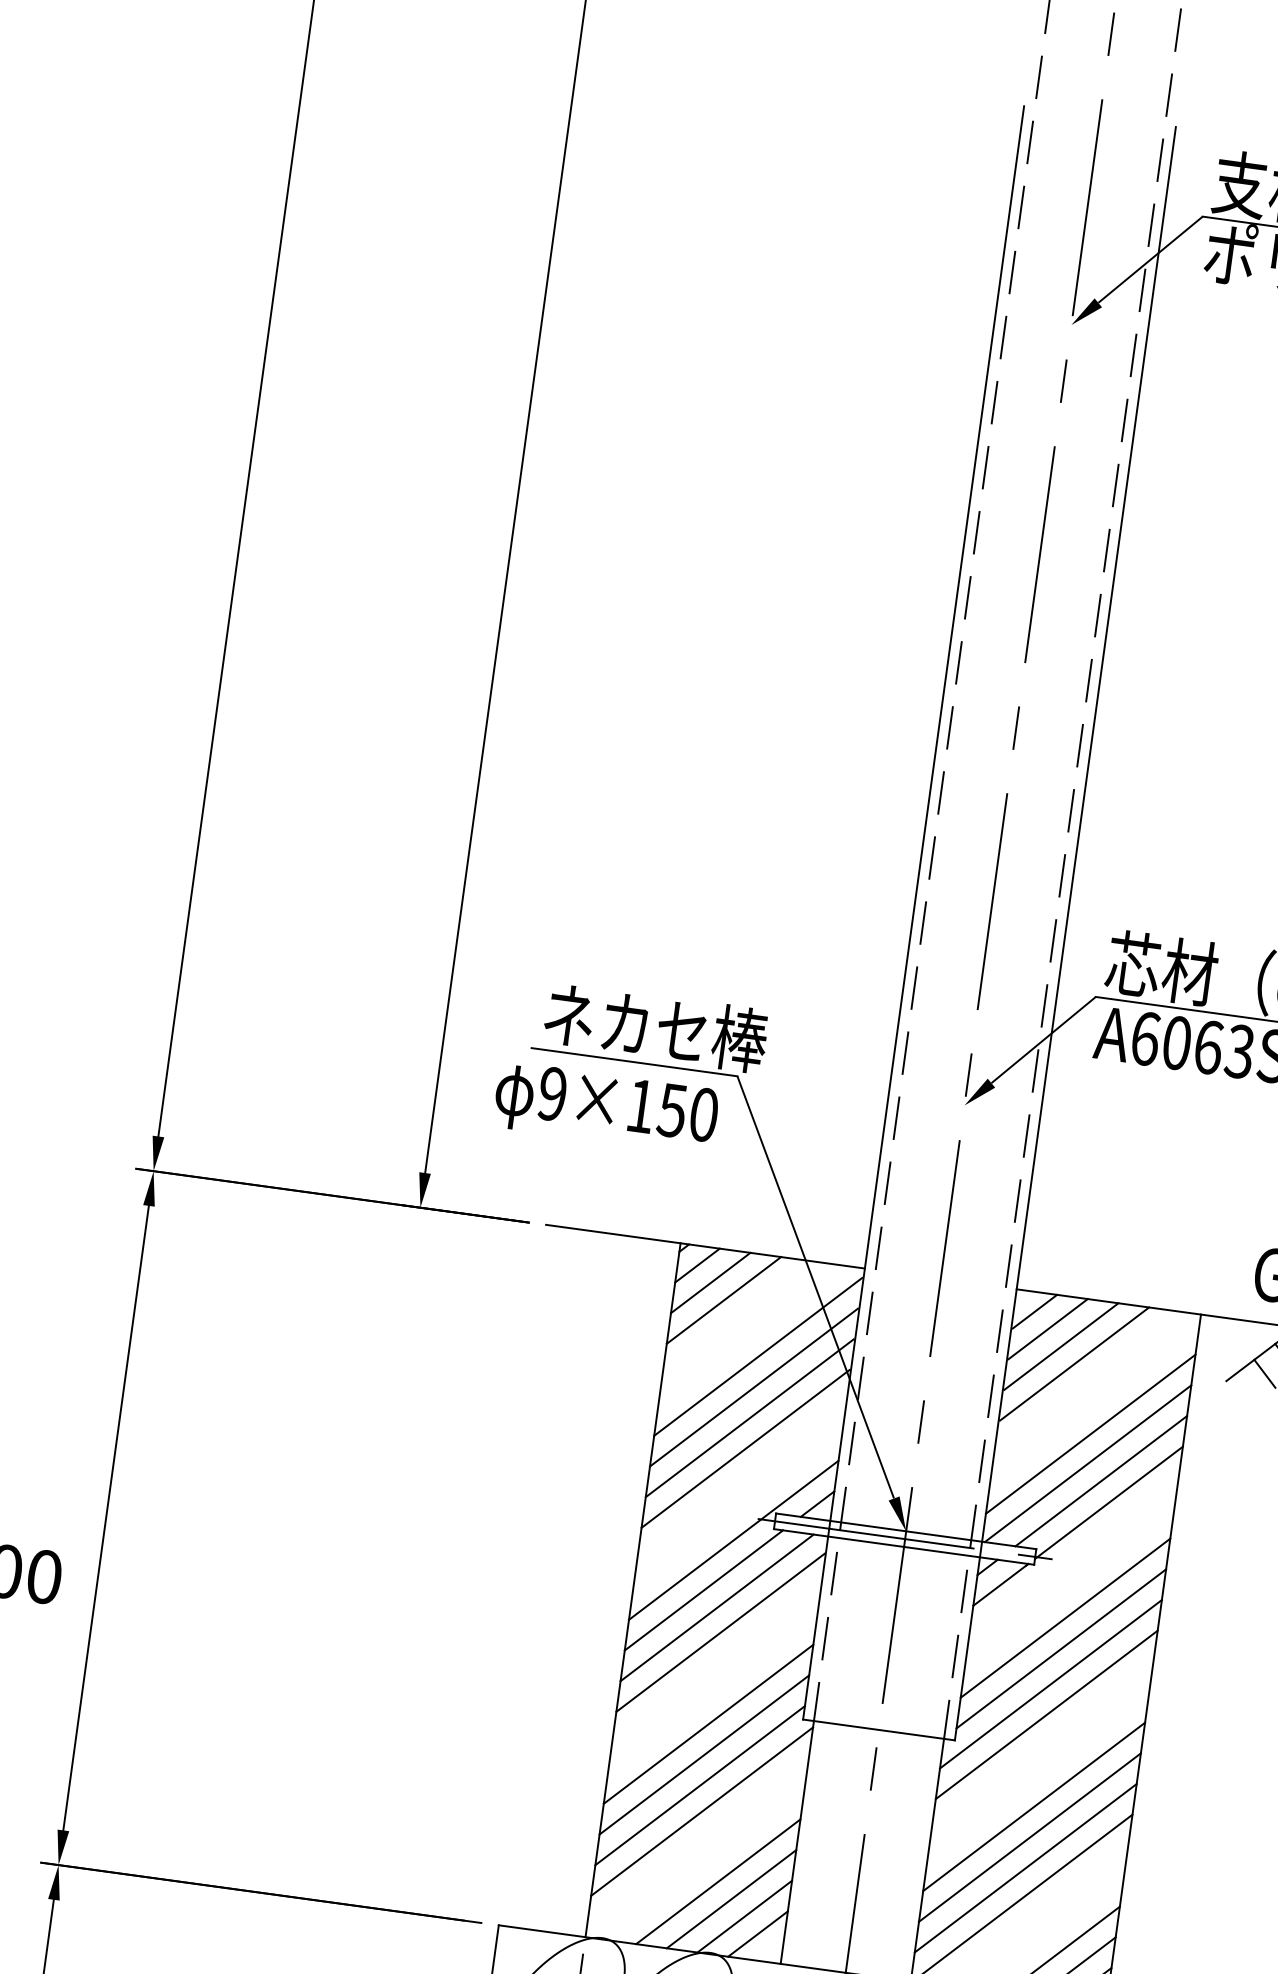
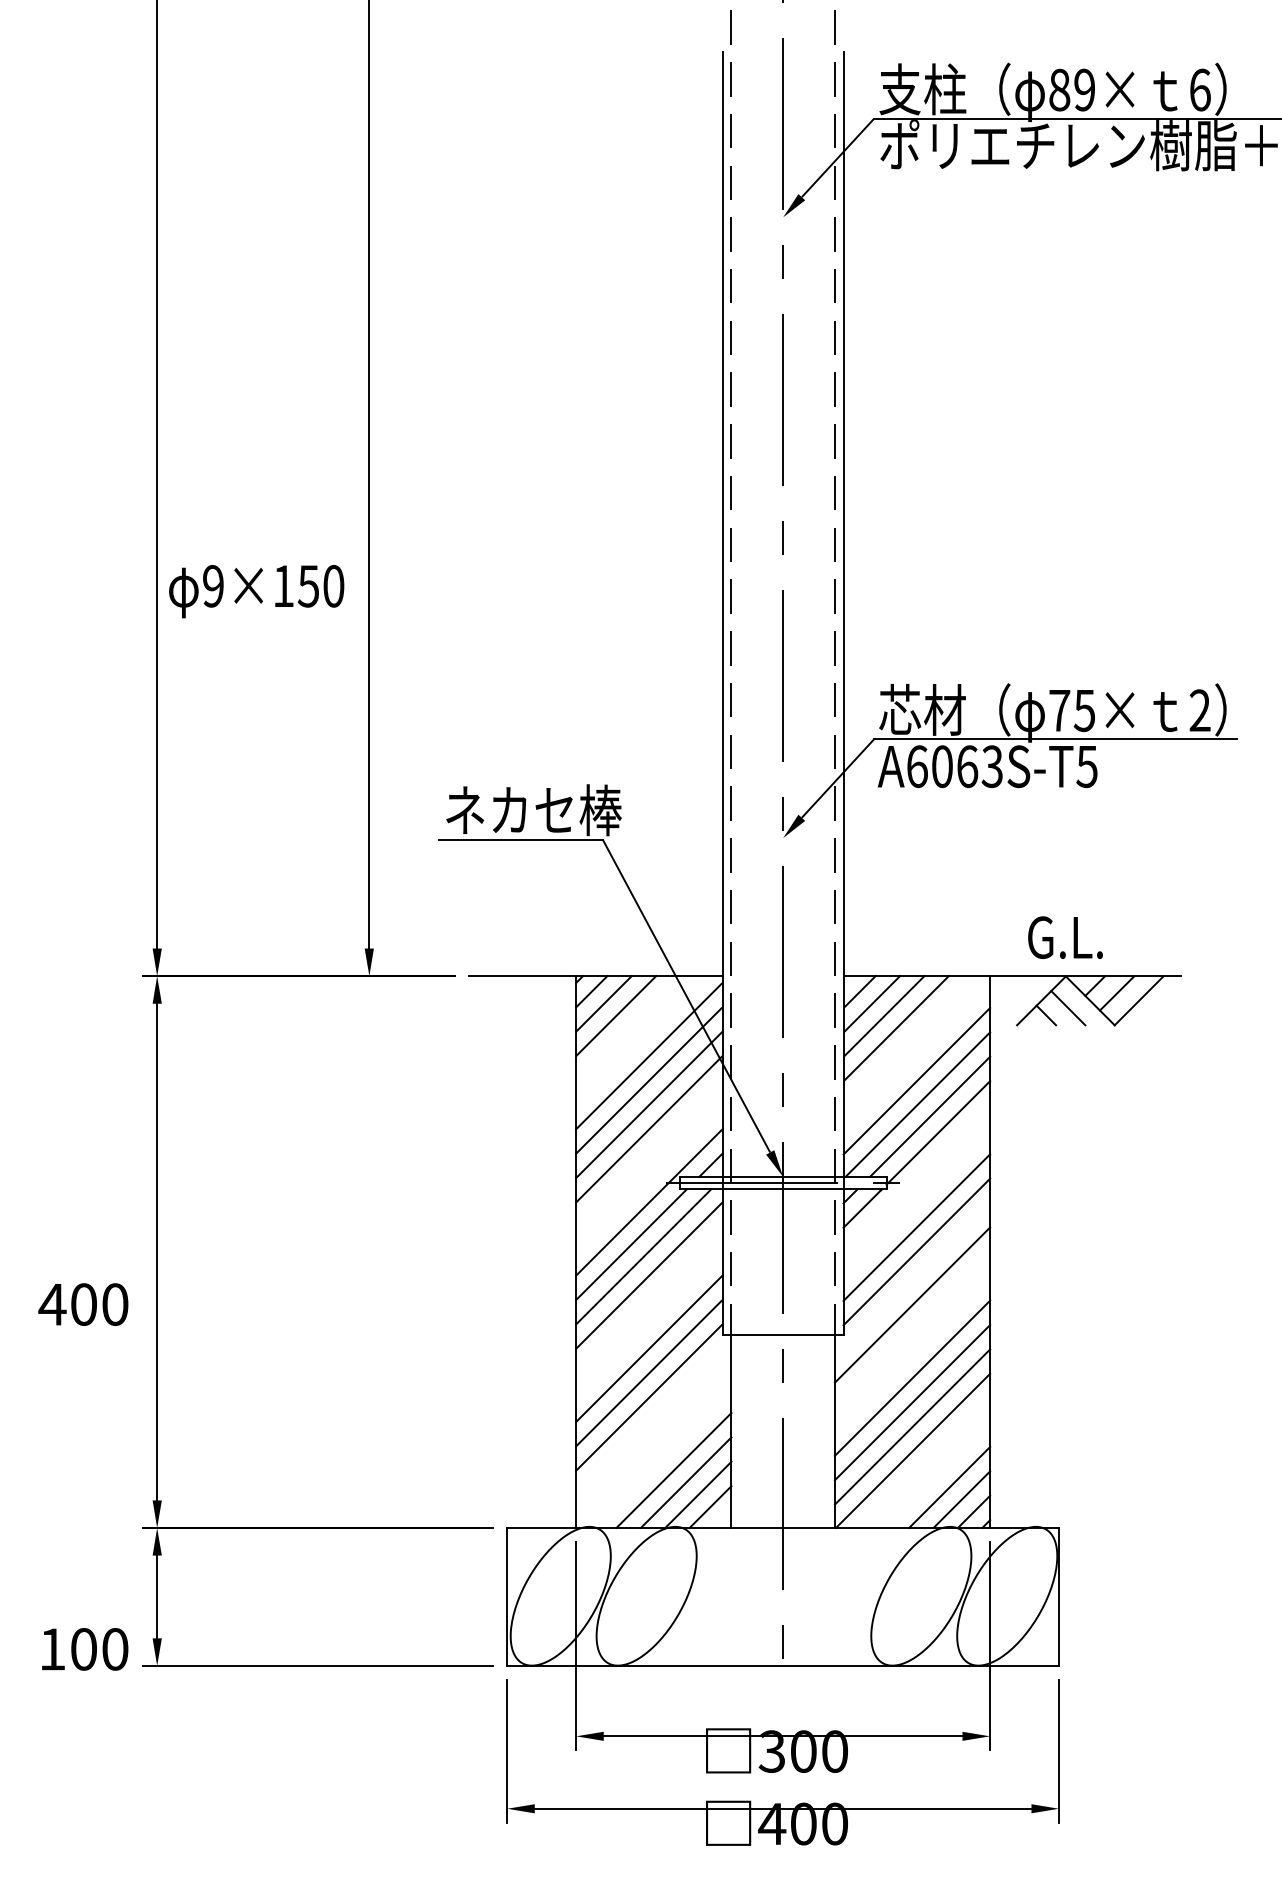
text: (605, 1108) -> (256, 591), moved
line: (1050, 1683) -> (912, 1280), removed
line: (701, 1811) -> (653, 1417), removed

